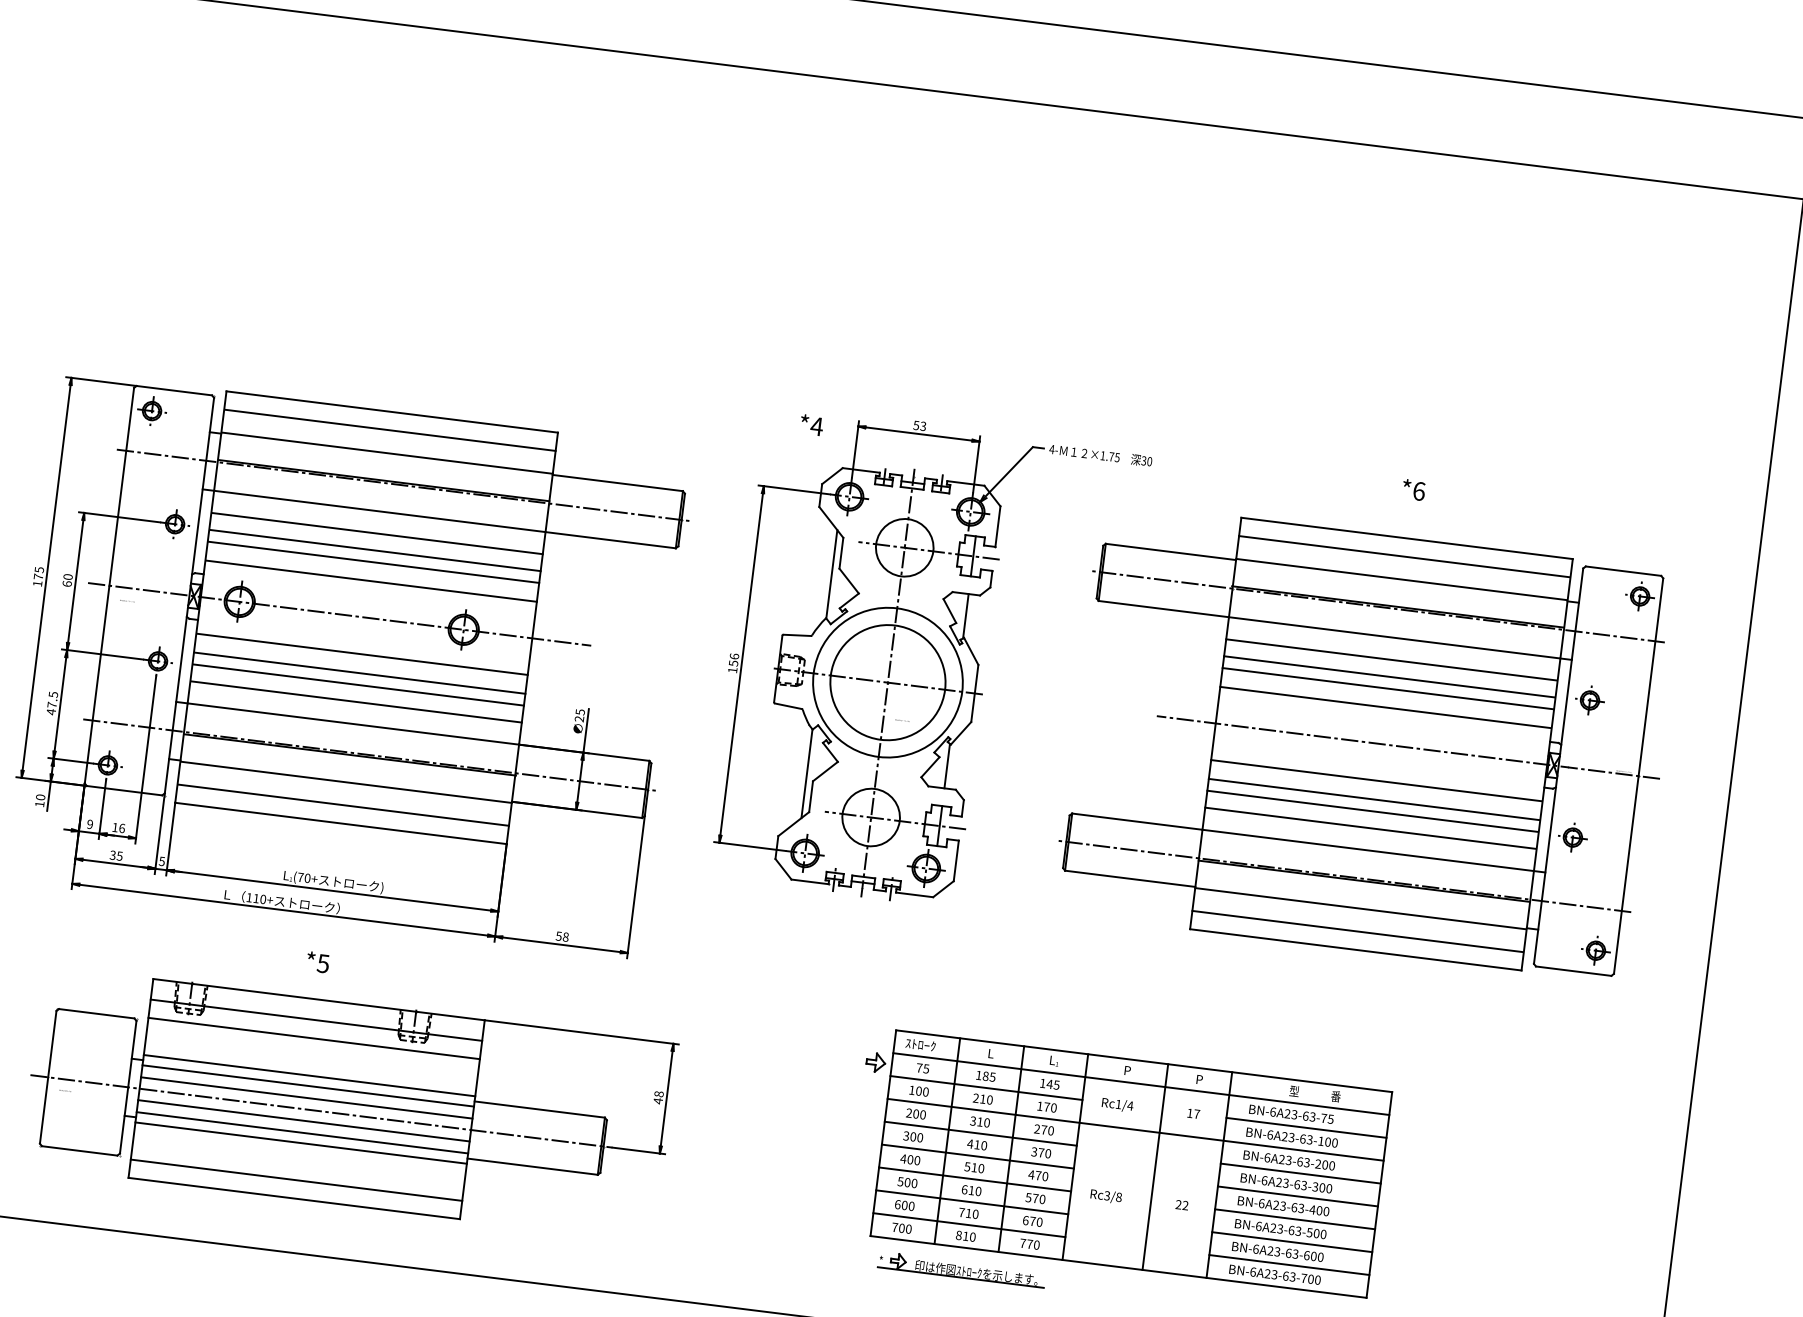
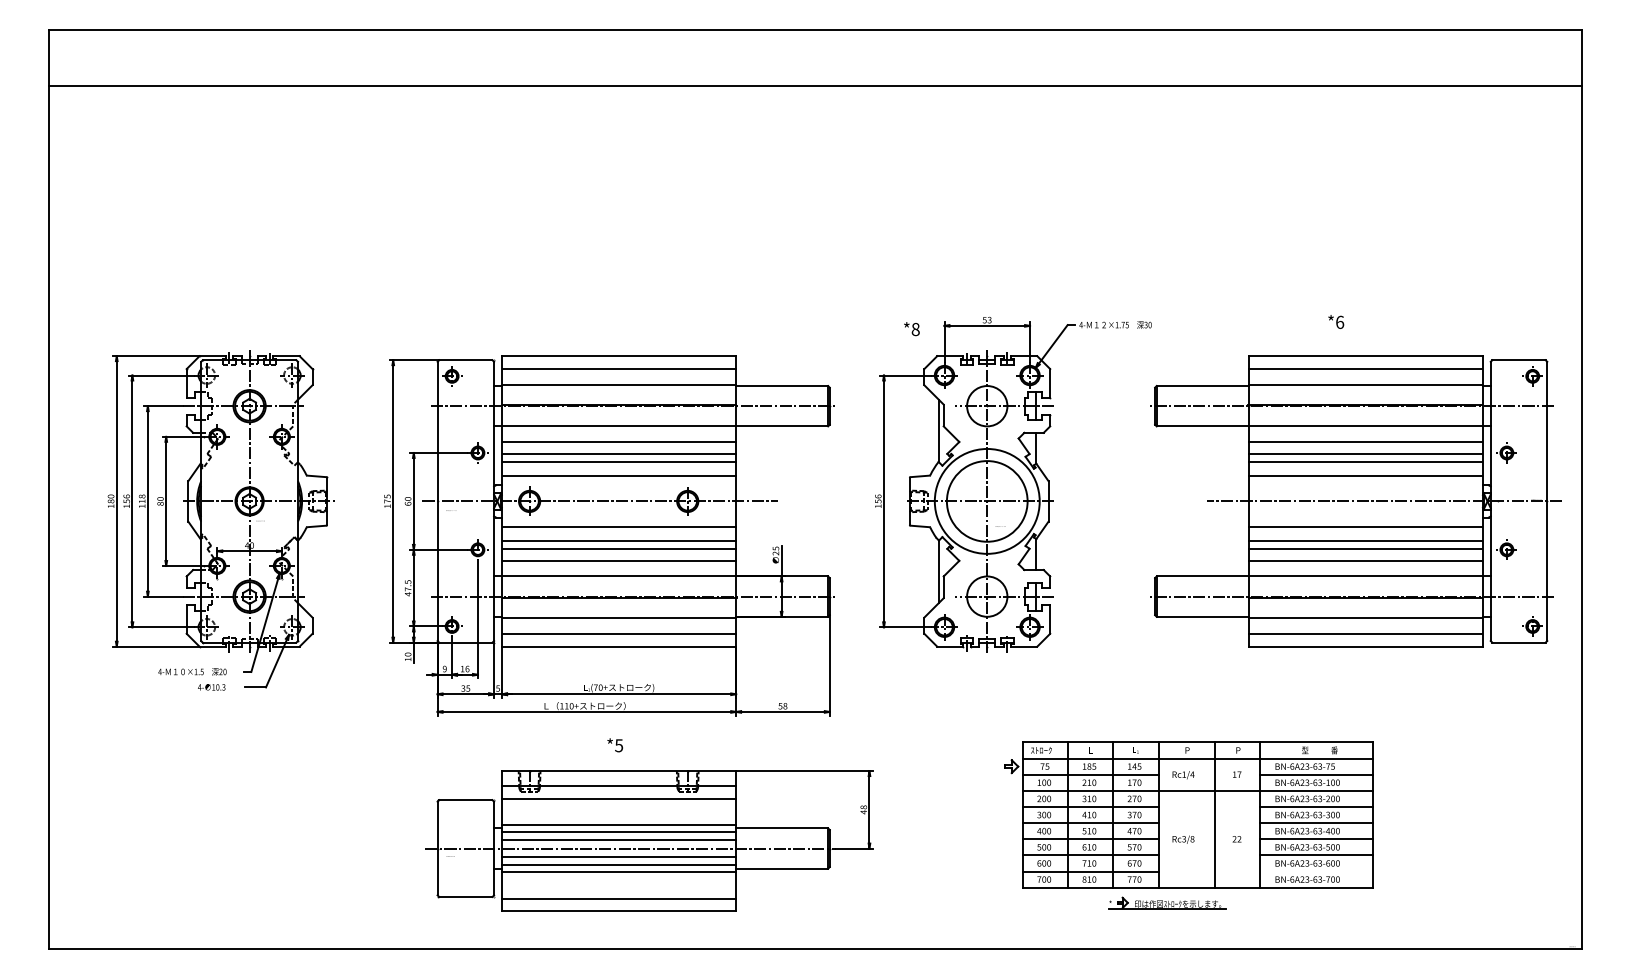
text: (816, 426) -> (915, 329), *4 -> *8
part: (1367, 742) -> (1355, 501), moved
line: (1288, 1264) -> (1316, 871), removed
part: (961, 1268) -> (1167, 902), moved

